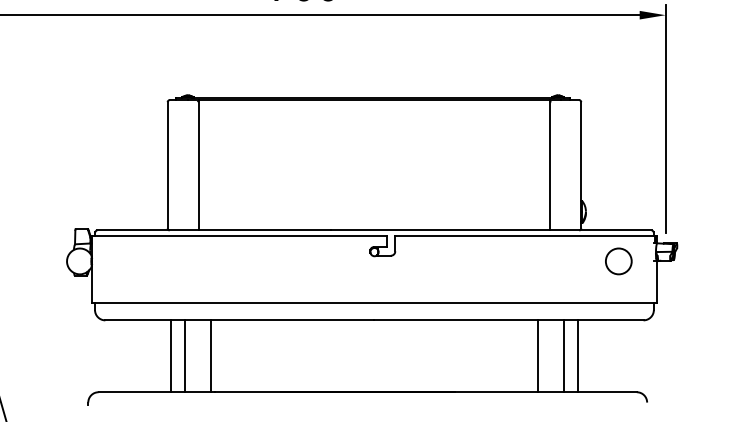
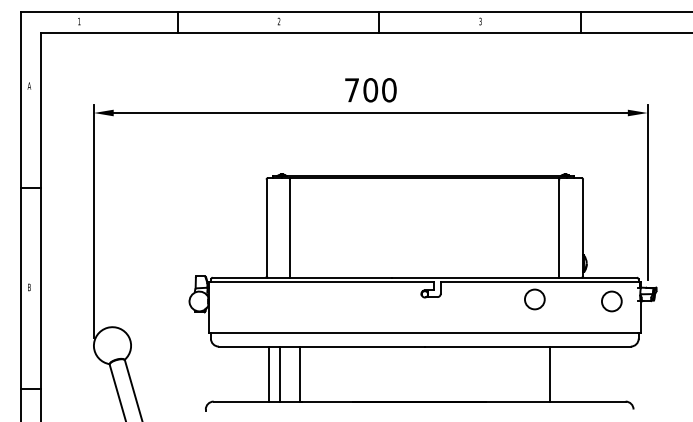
circle: (517, 258) -> (534, 299), added
line: (563, 355) -> (569, 373), removed
line: (577, 355) -> (580, 373), removed

